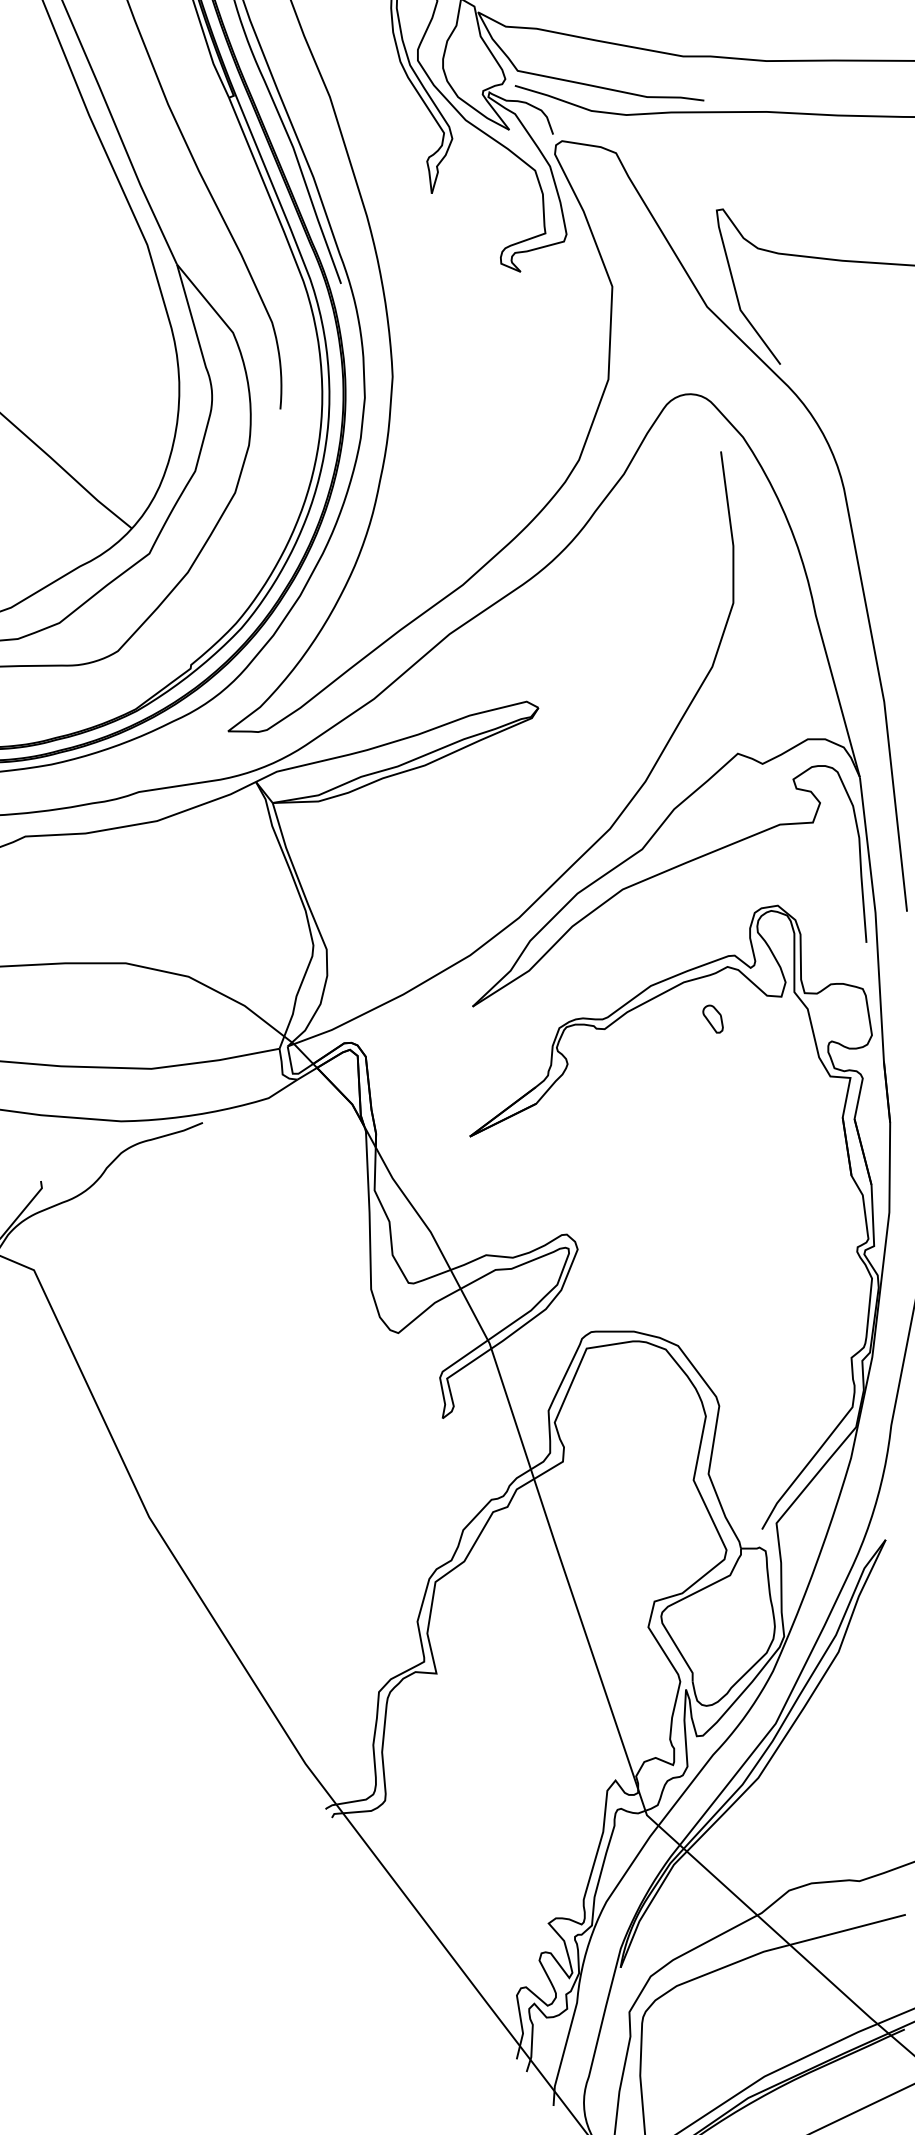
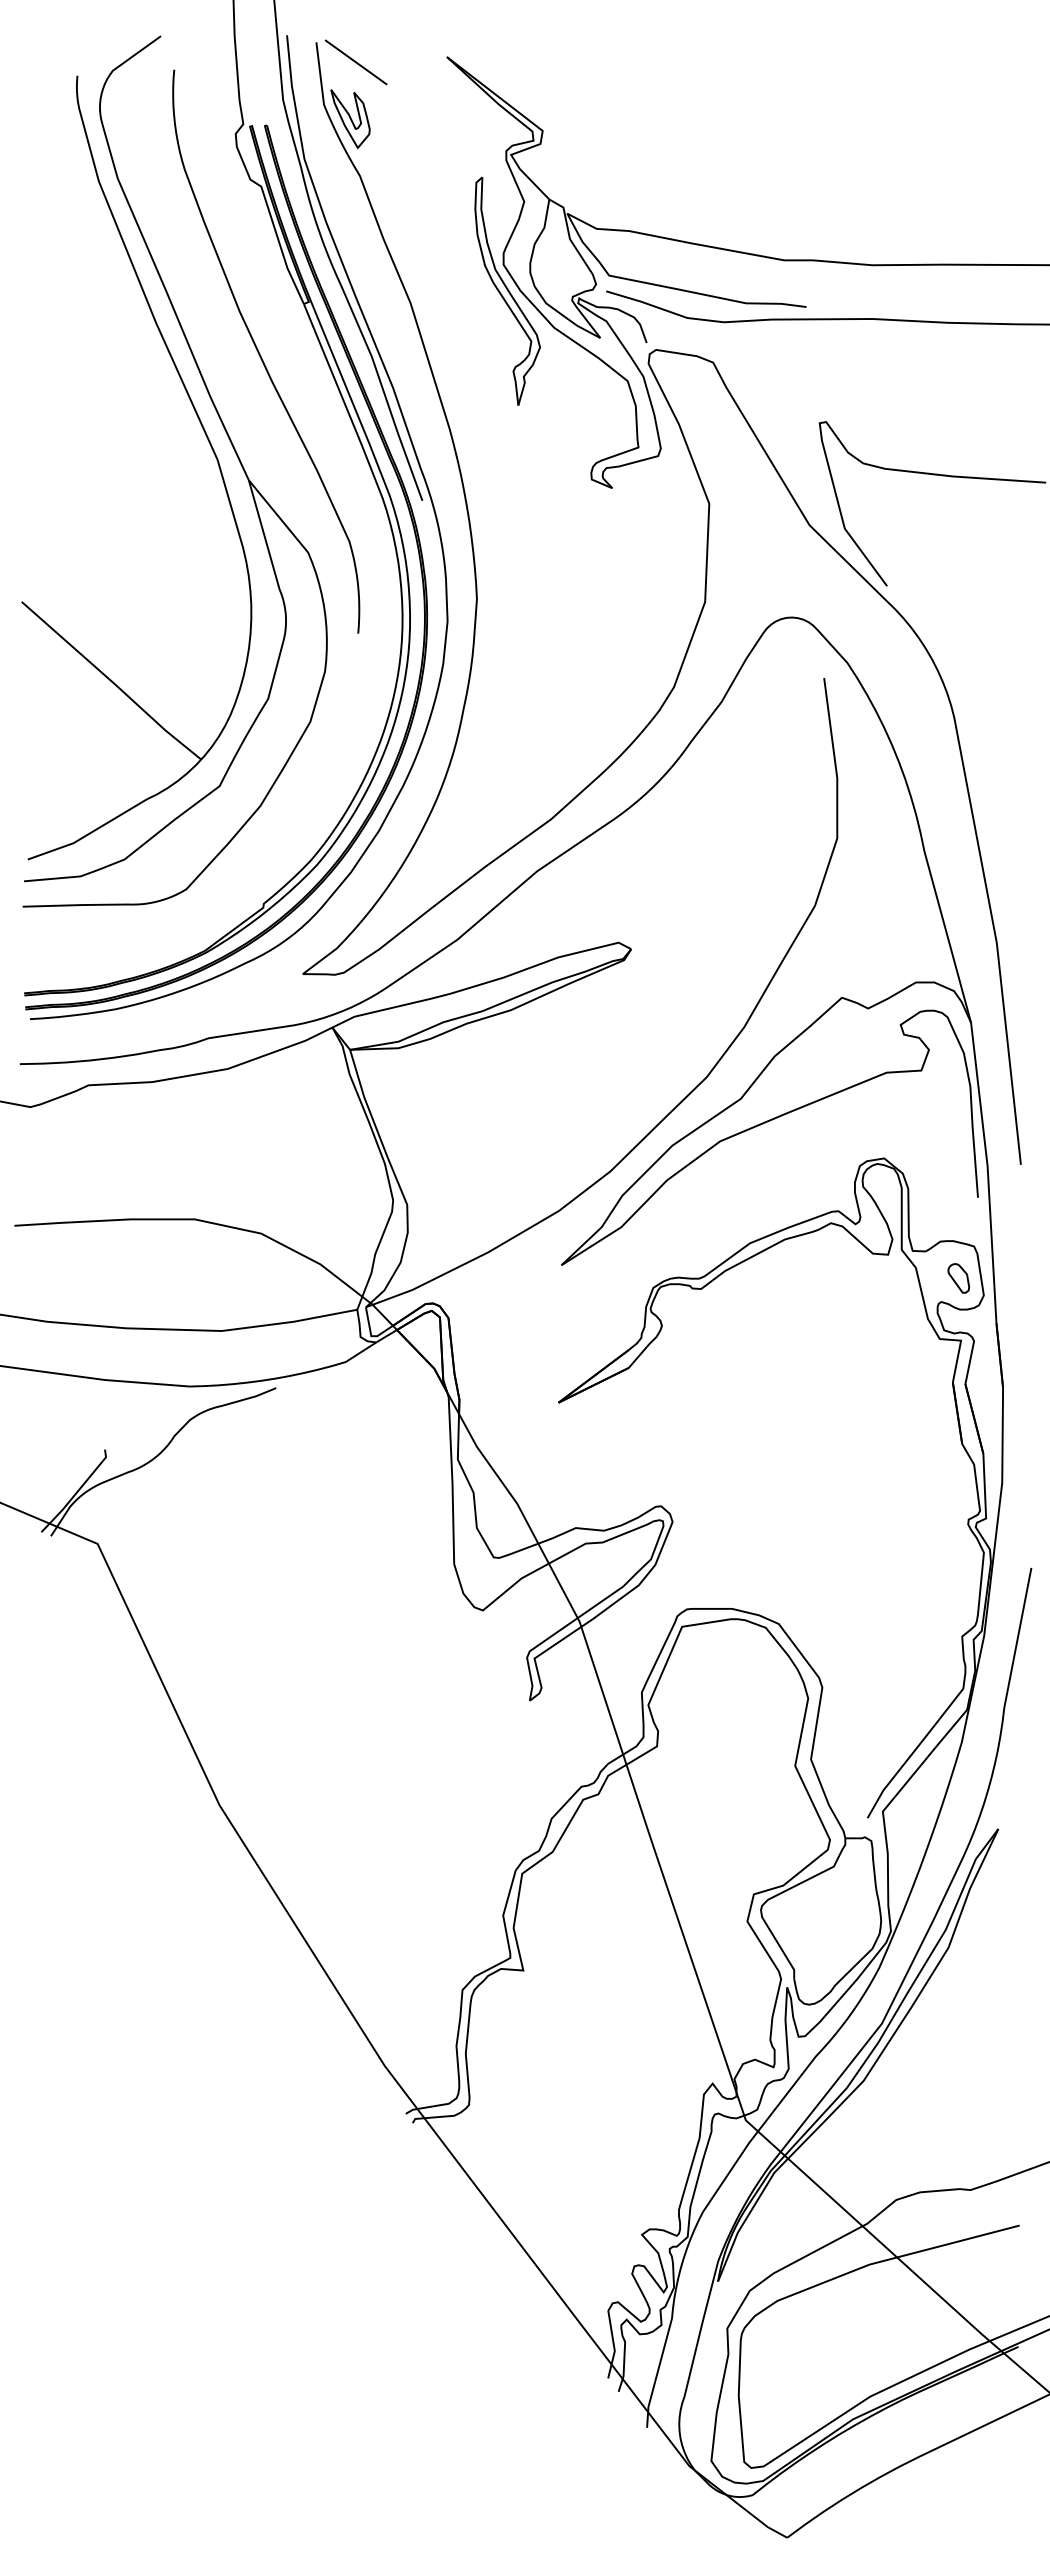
part: (712, 1019) -> (958, 1278), moved

